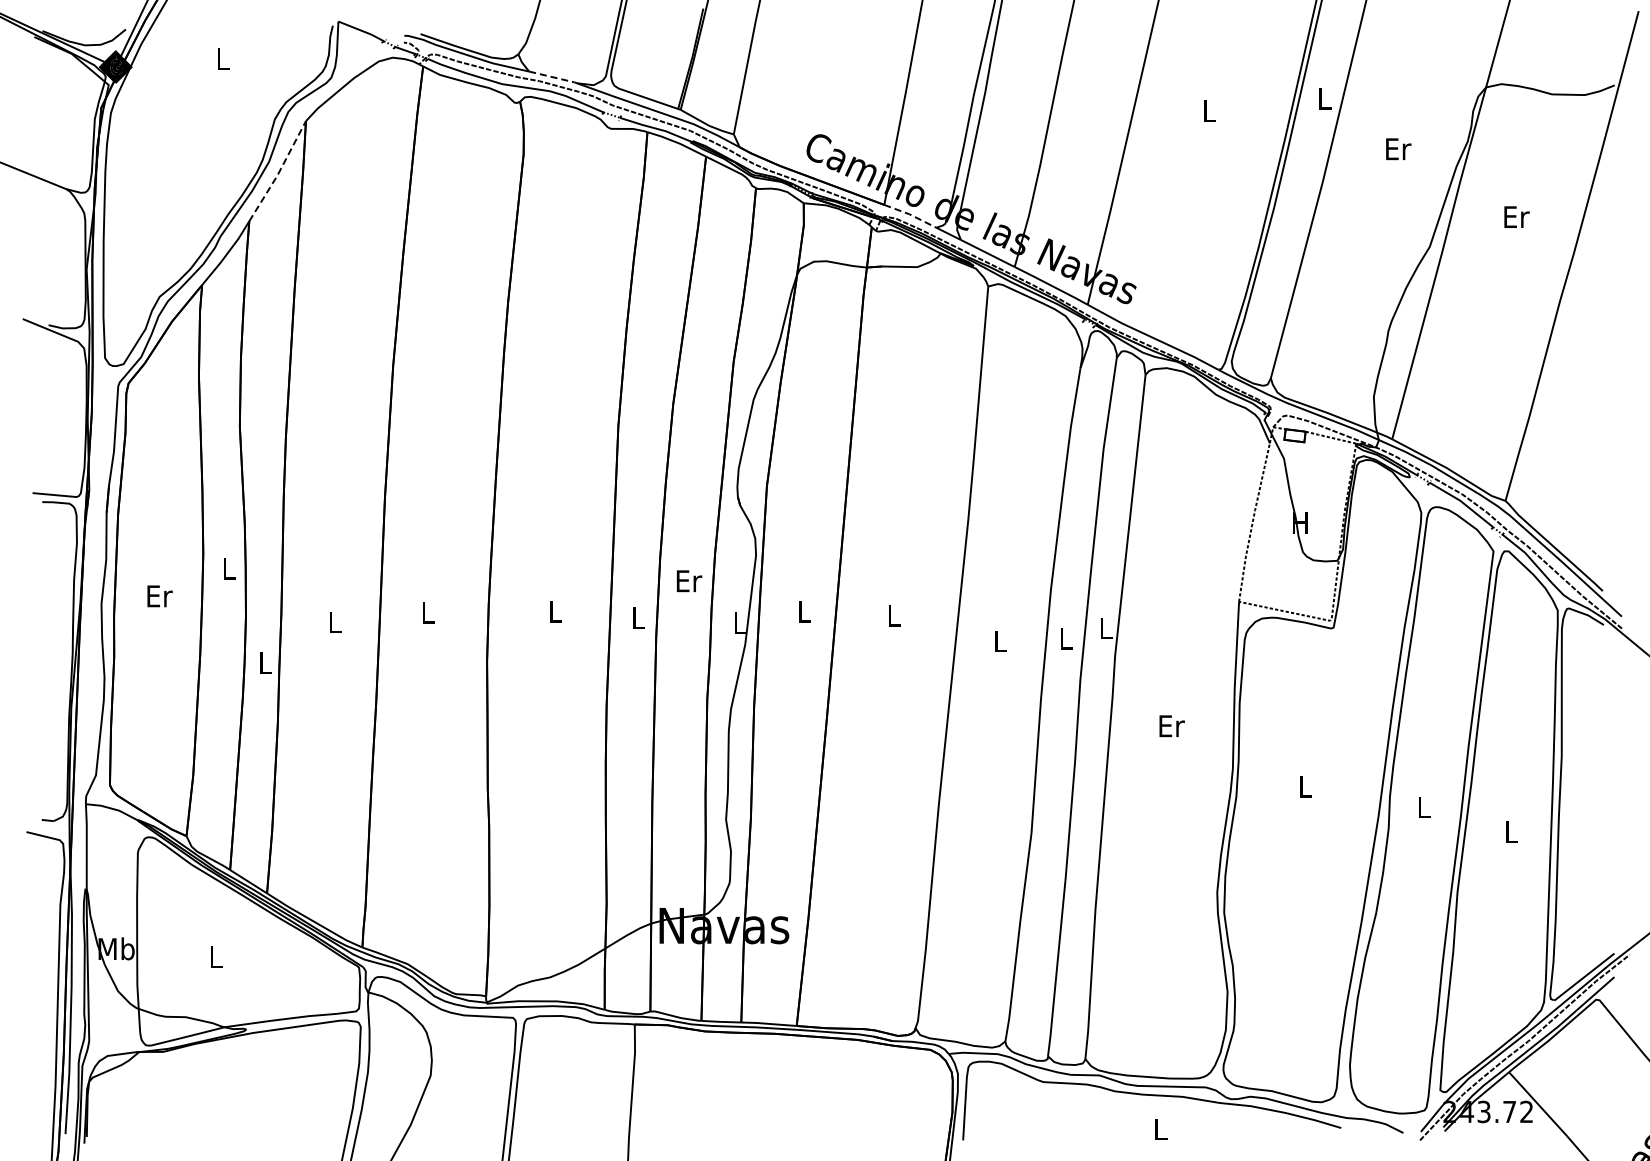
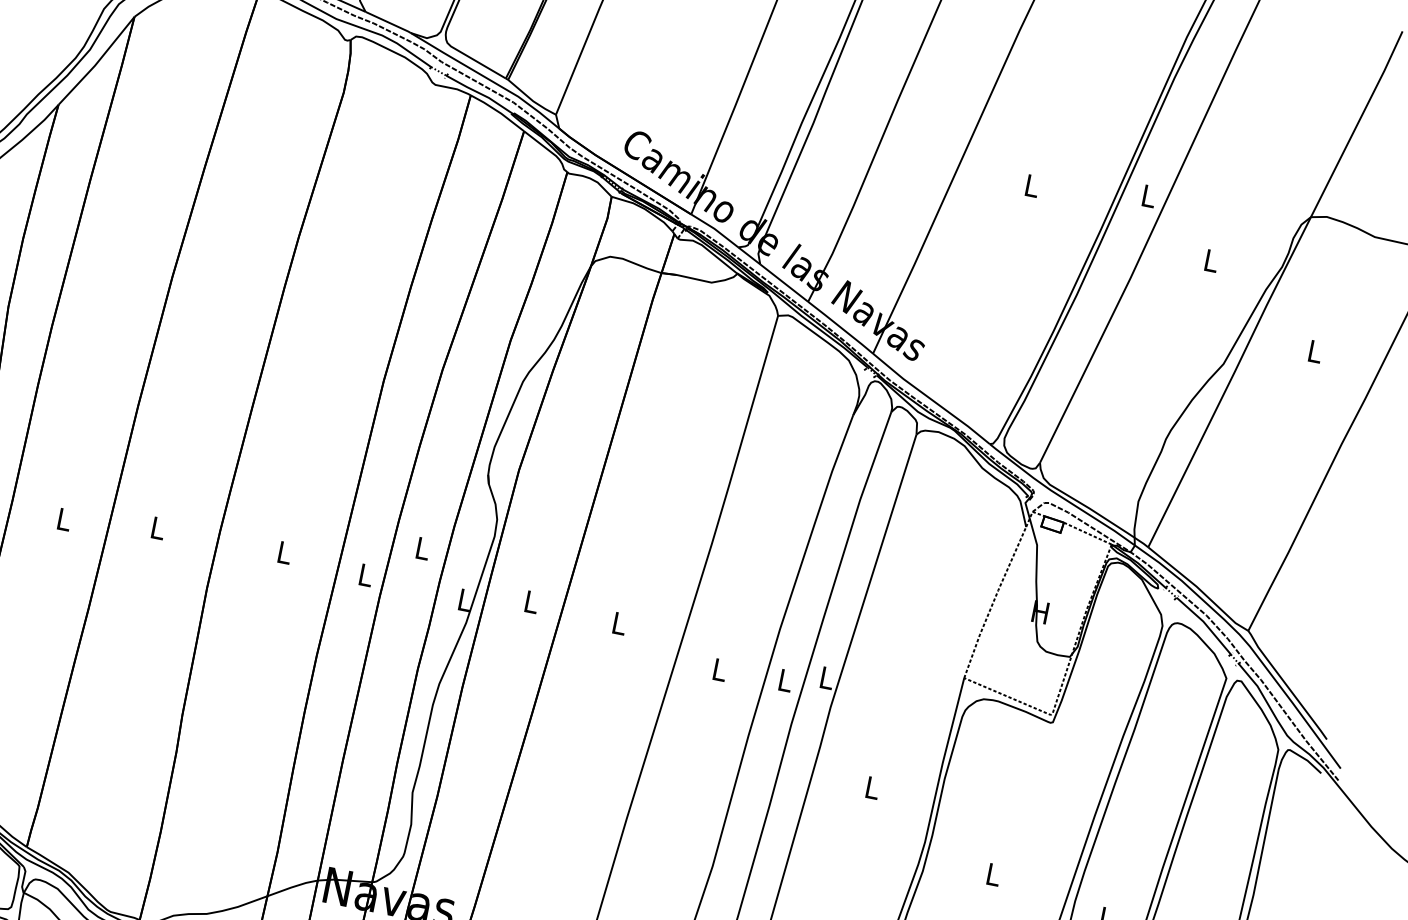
line: (554, 77) -> (389, 22), dashed -> solid
text: (1398, 149) -> (1211, 261), Er -> L
line: (279, 171) -> (98, 61), dashed -> solid
line: (910, 214) -> (715, 229), dashed -> solid
text: (1516, 216) -> (1315, 351), Er -> L
text: (689, 581) -> (423, 549), Er -> L
text: (1171, 726) -> (872, 788), Er -> L

